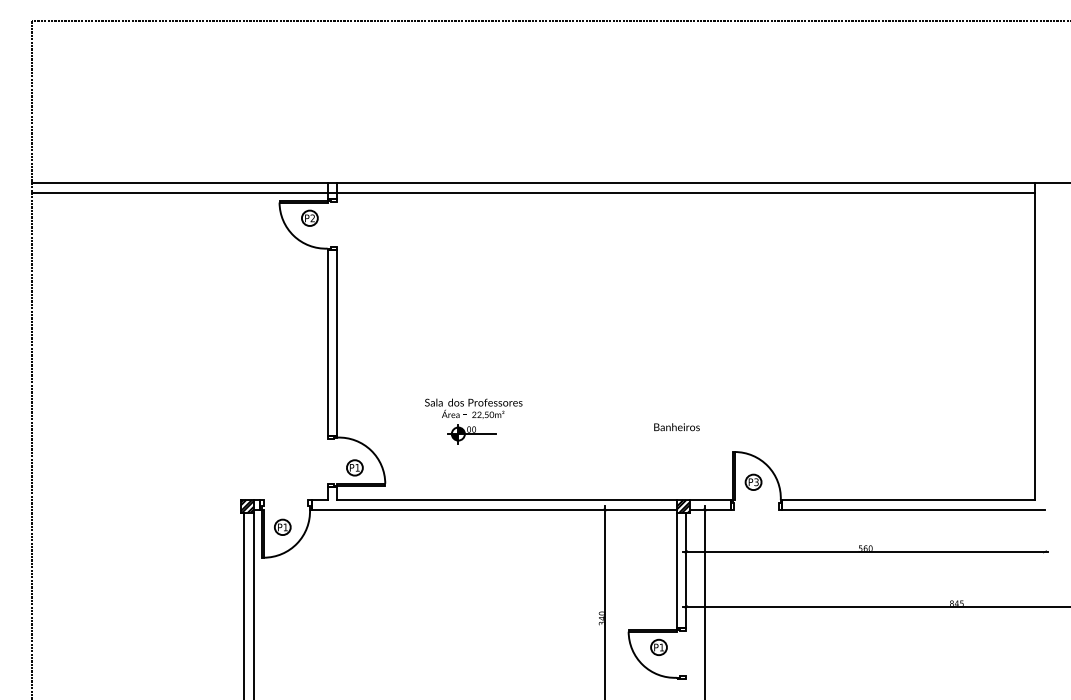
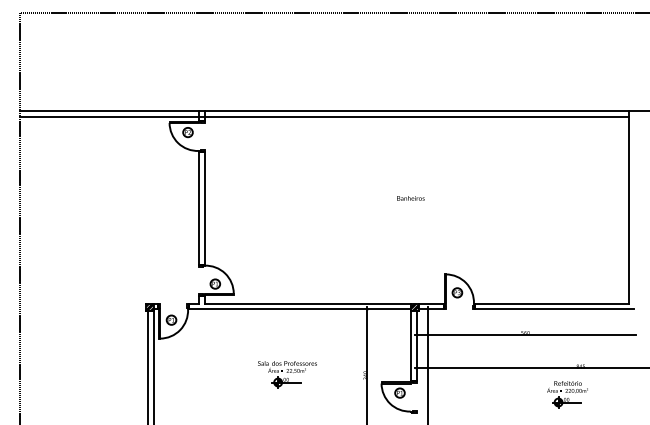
part: (473, 420) -> (287, 374), moved
text: (676, 427) -> (410, 198), moved
part: (934, 649) -> (567, 394), added

